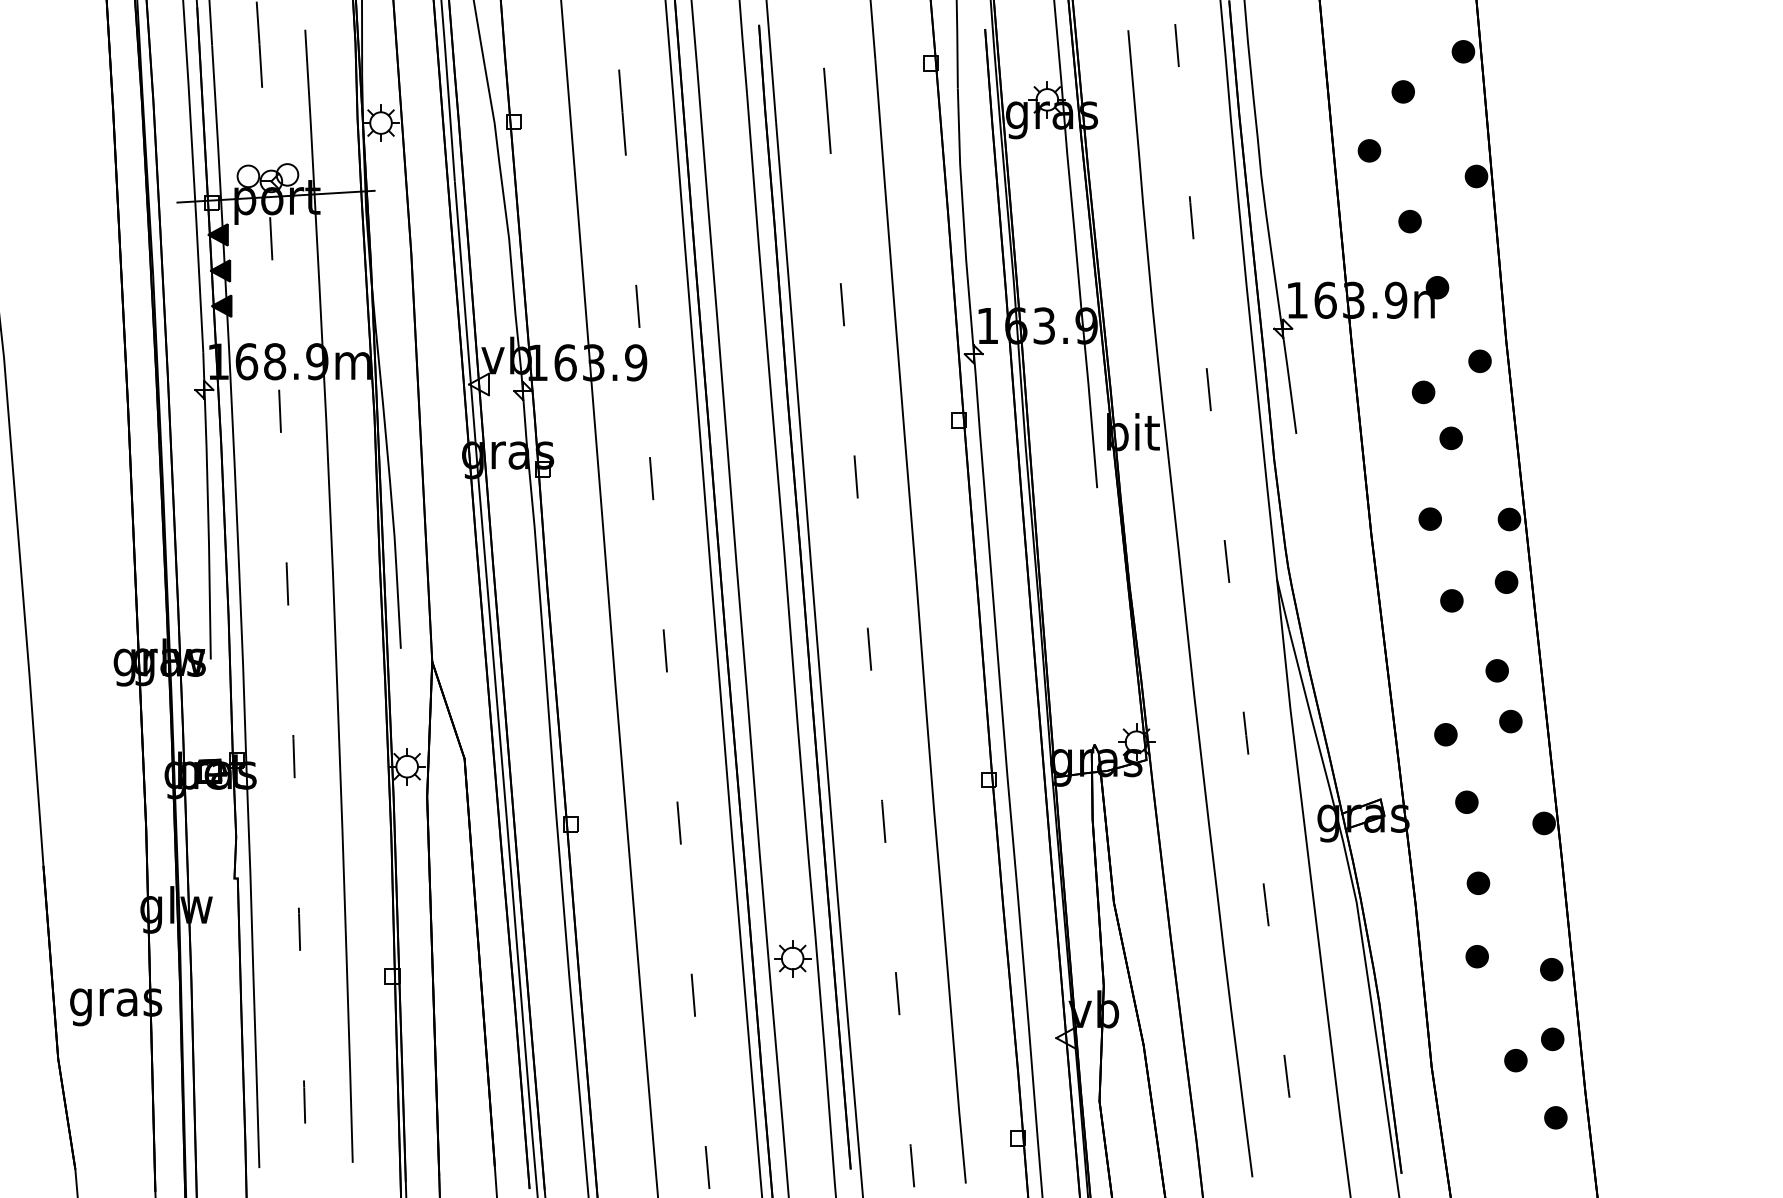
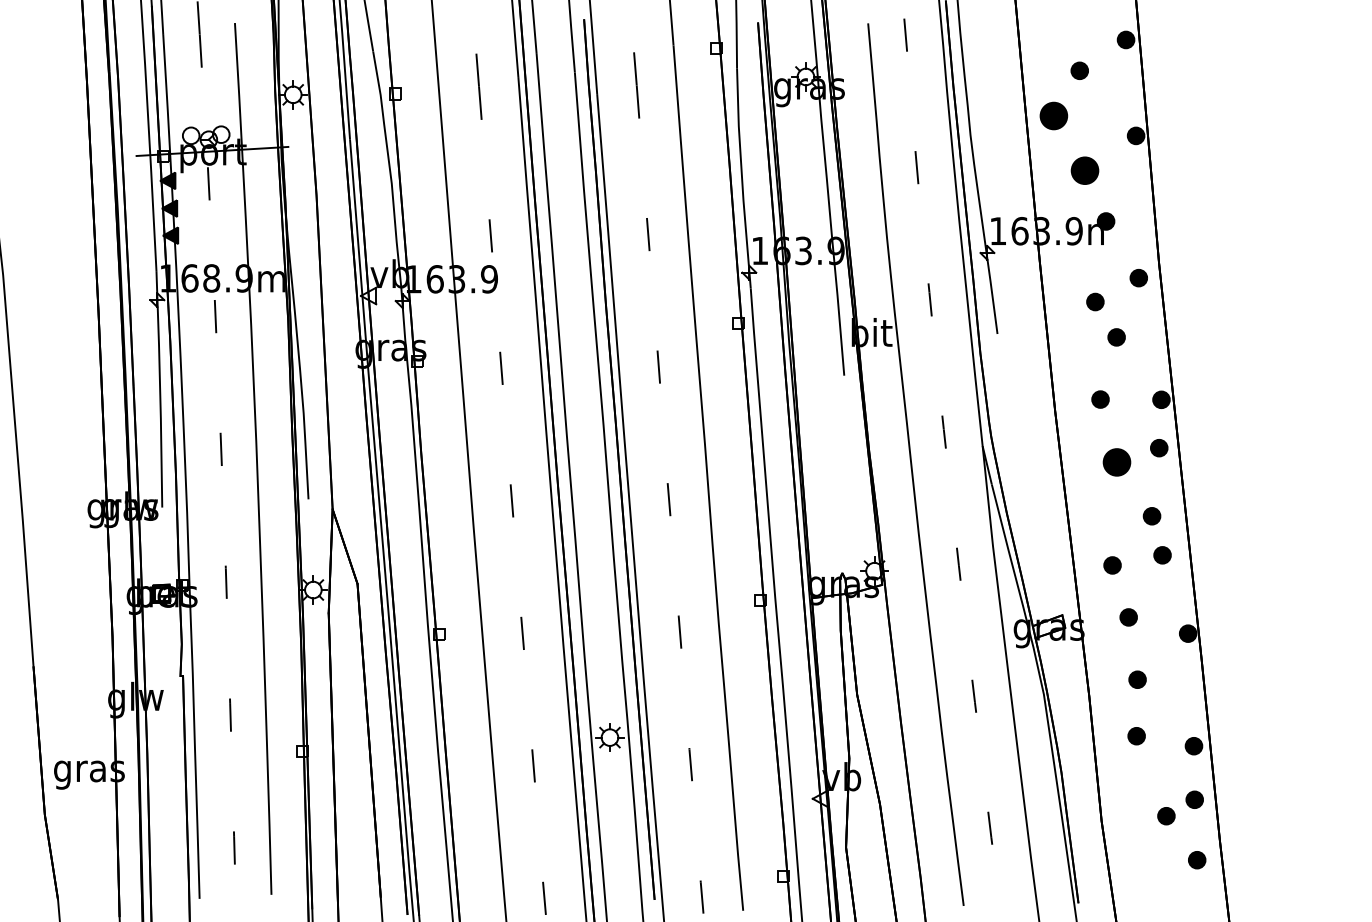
part: (1369, 151) -> (1053, 116), size x1.6
part: (1409, 221) -> (1084, 170), size x1.6
part: (1452, 600) -> (1117, 462), size x1.6

